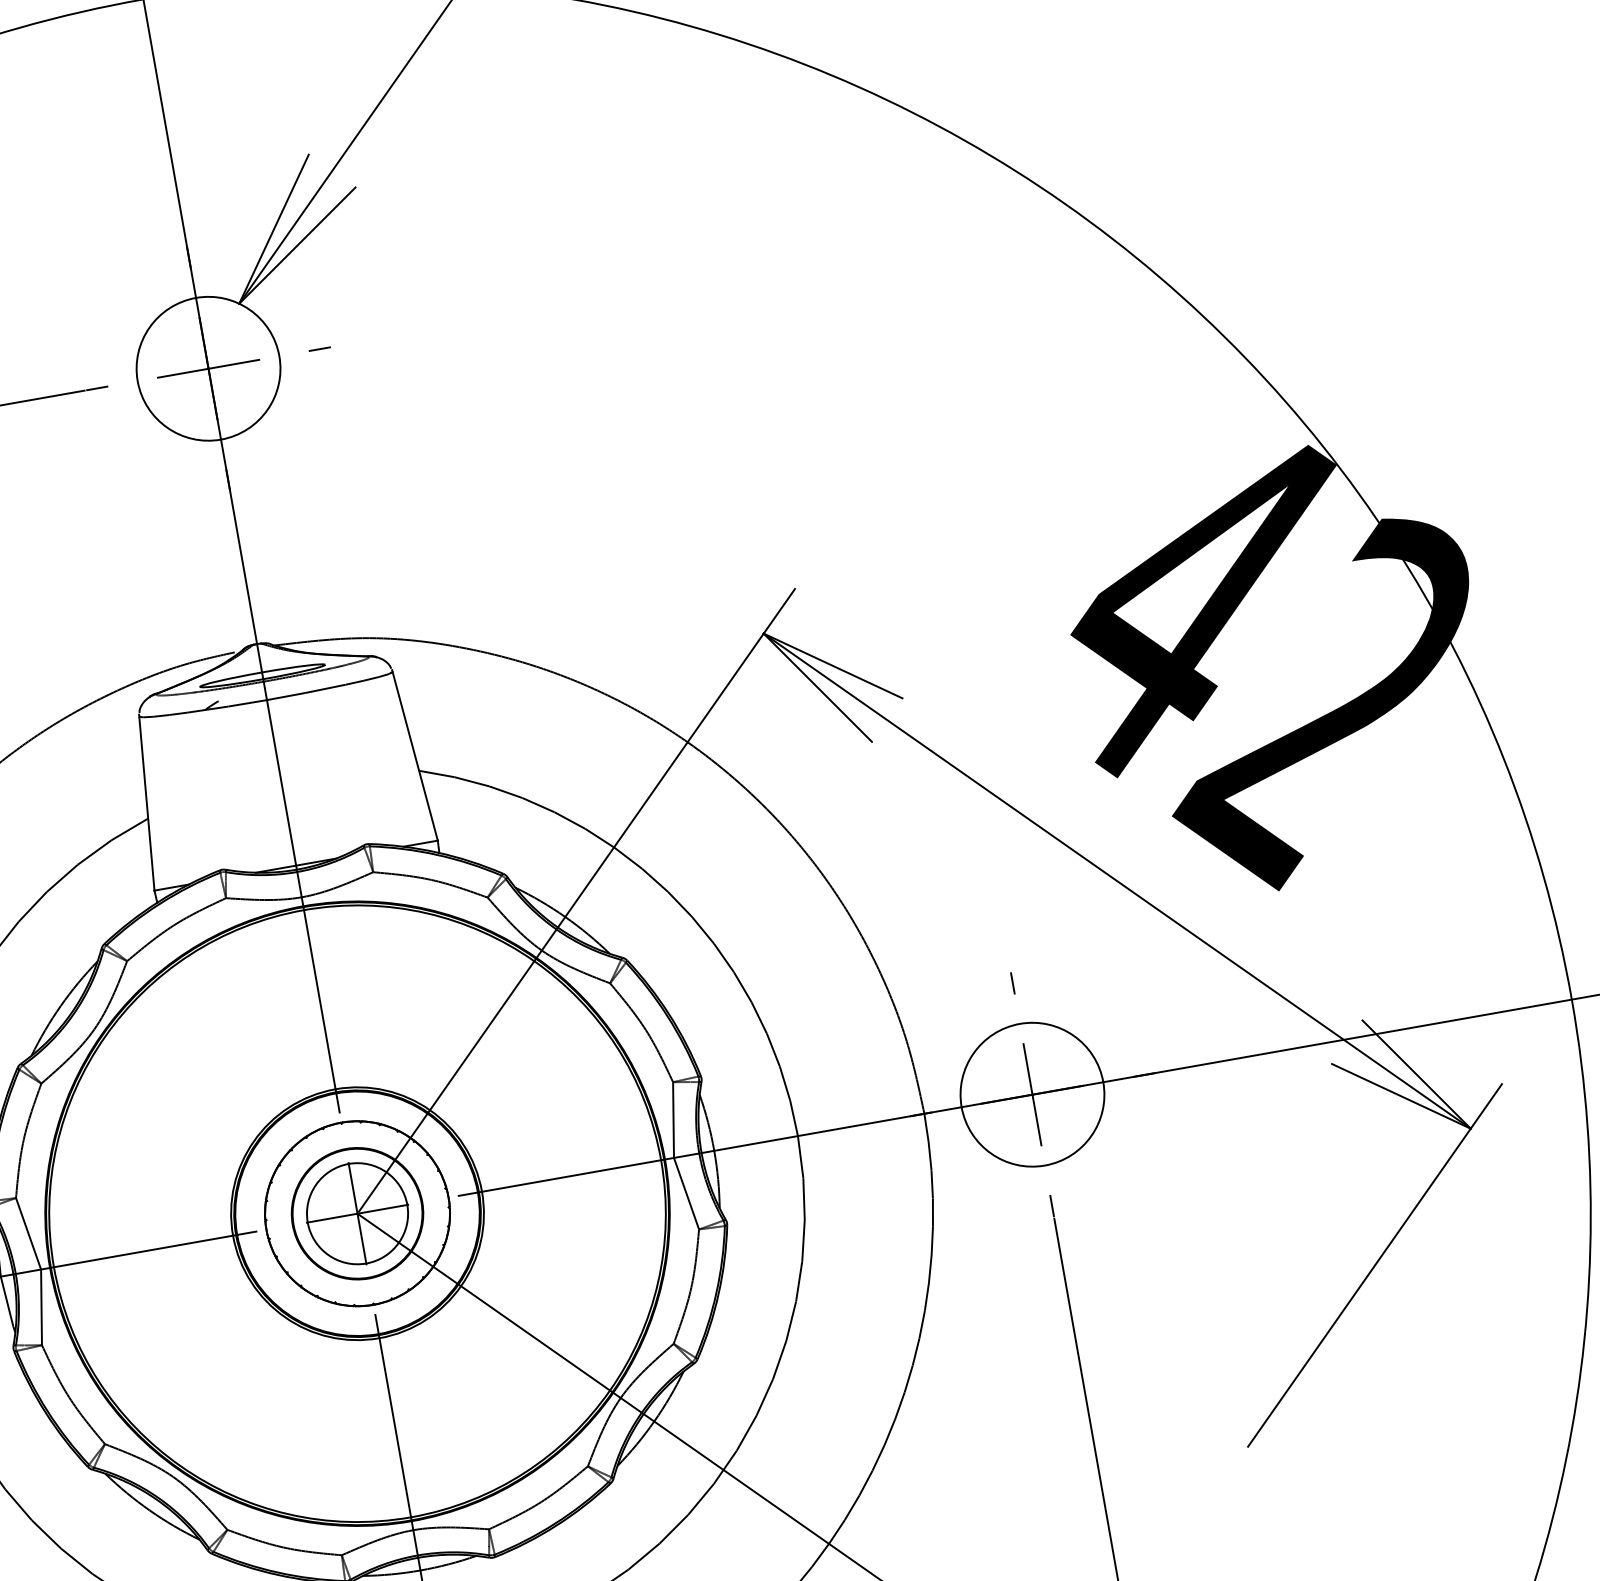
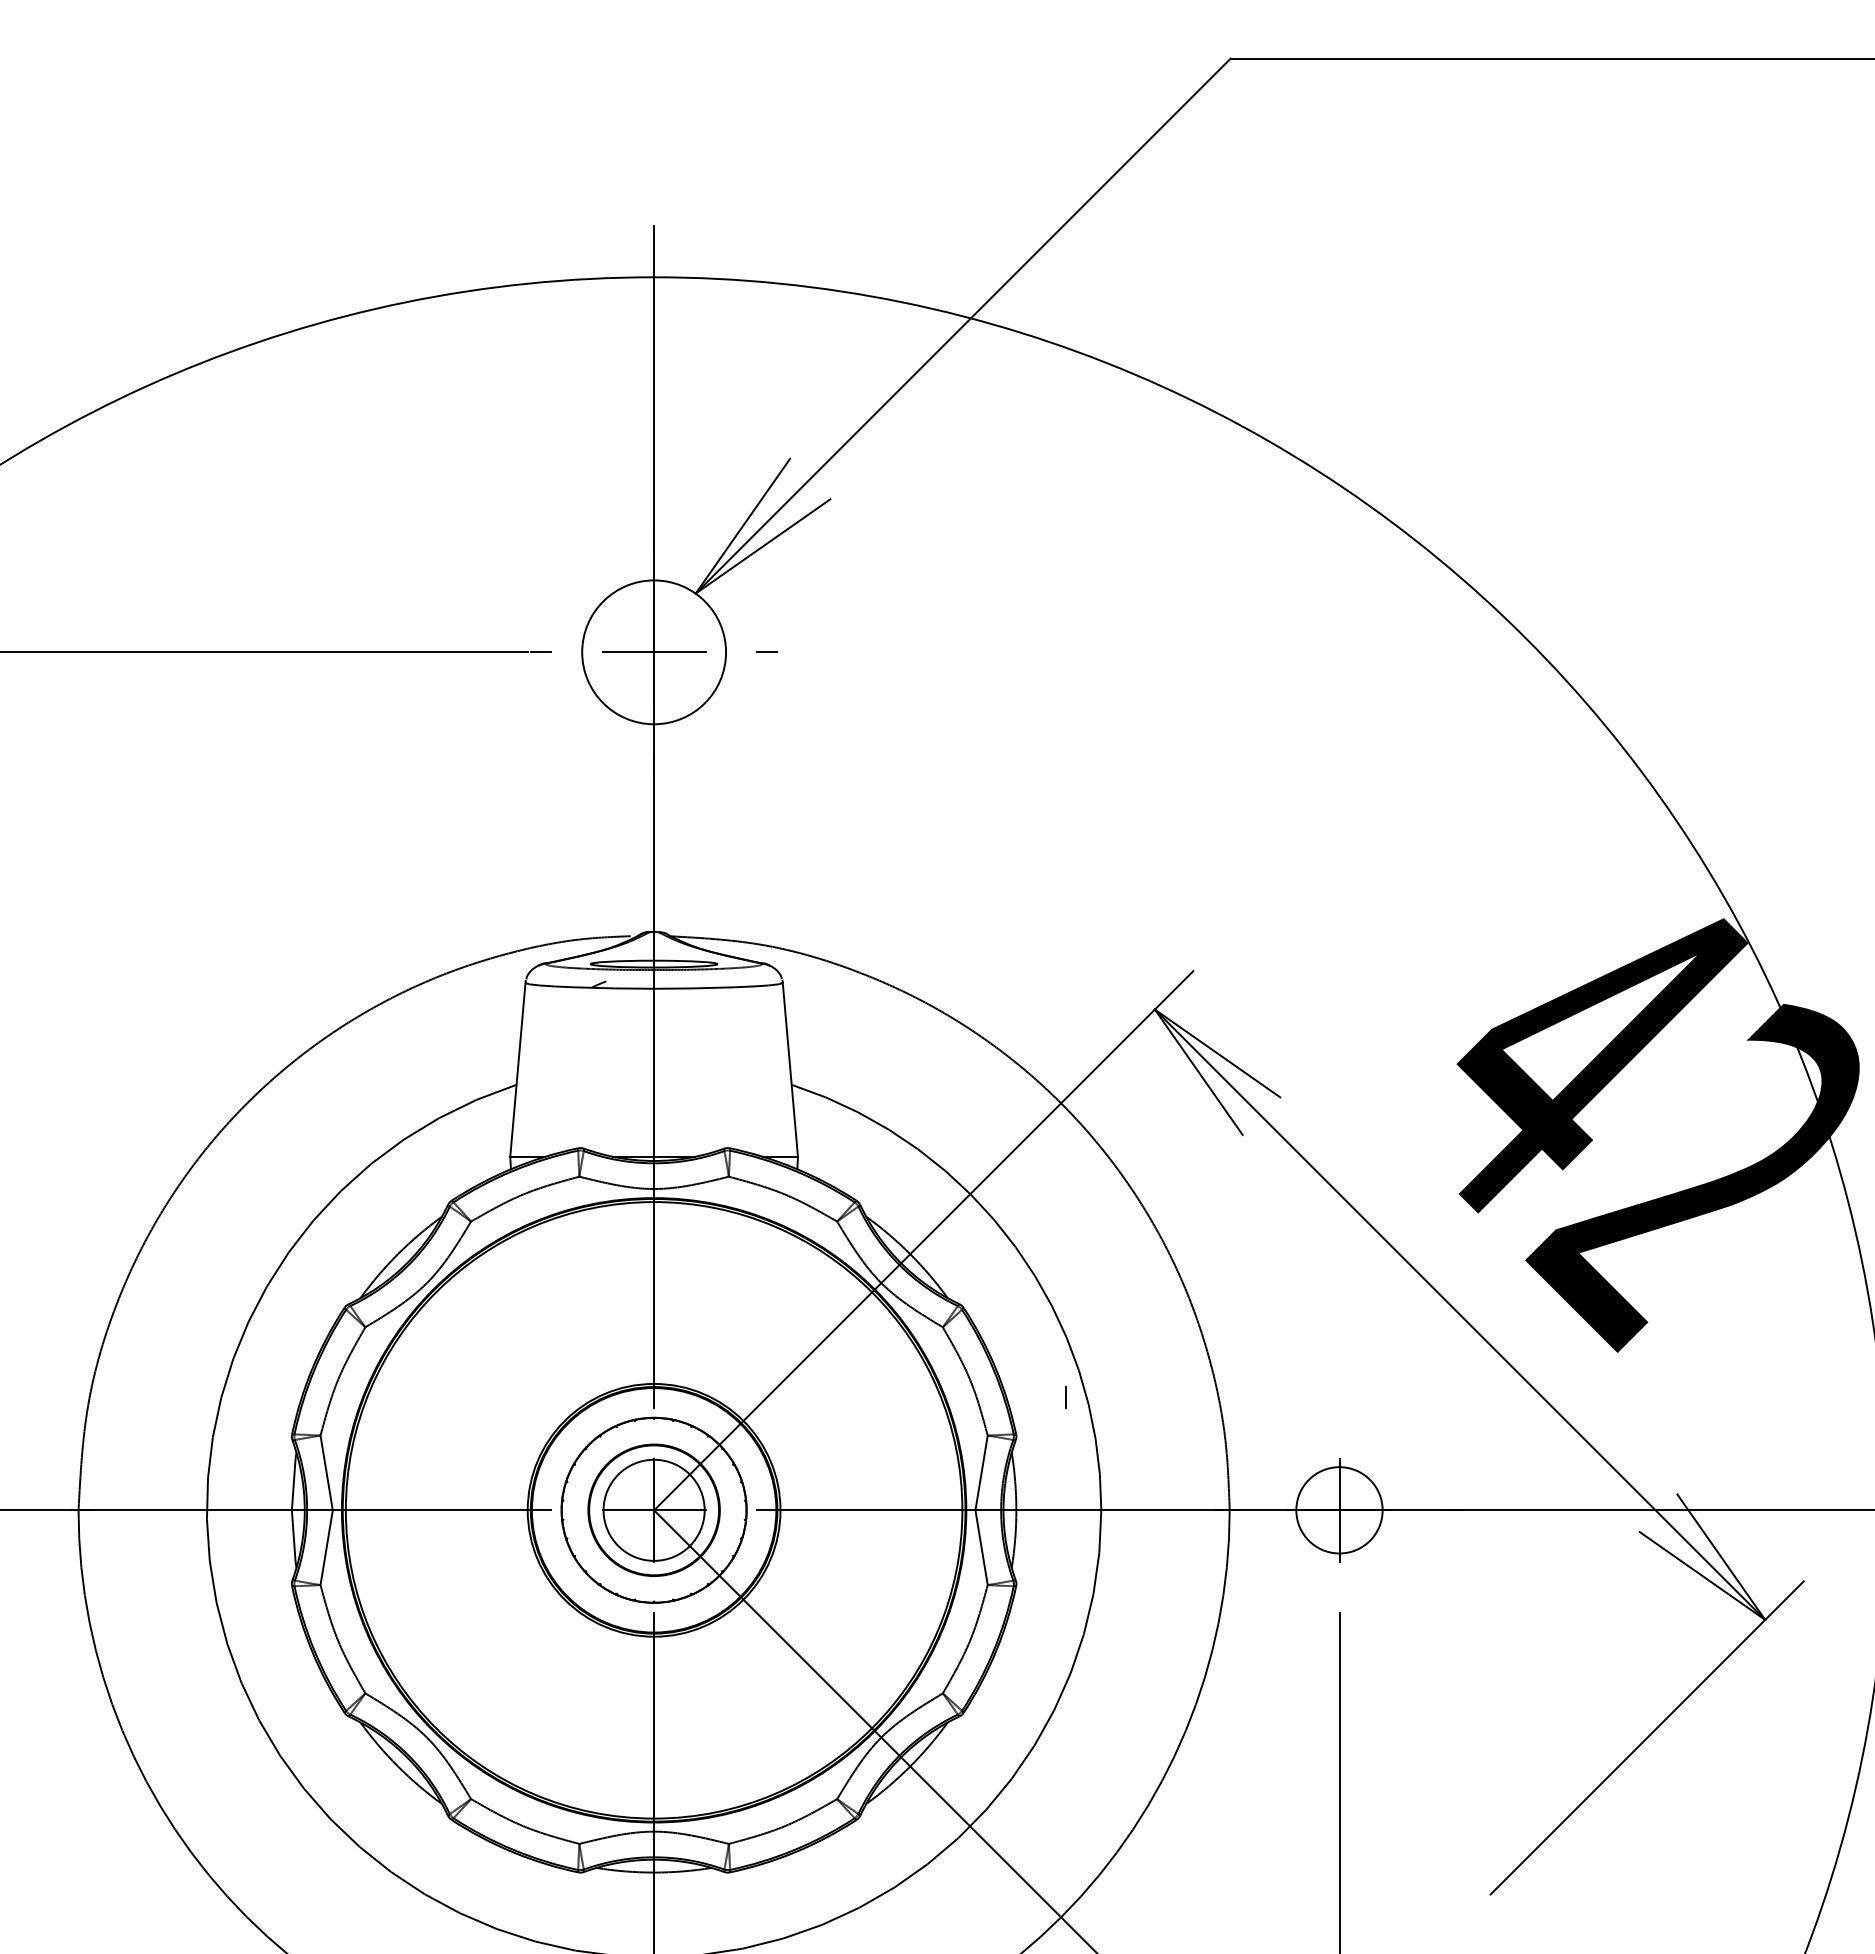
line: (1012, 983) -> (1065, 1397), moved
circle: (1032, 1094) -> (1339, 1510), size x0.6

